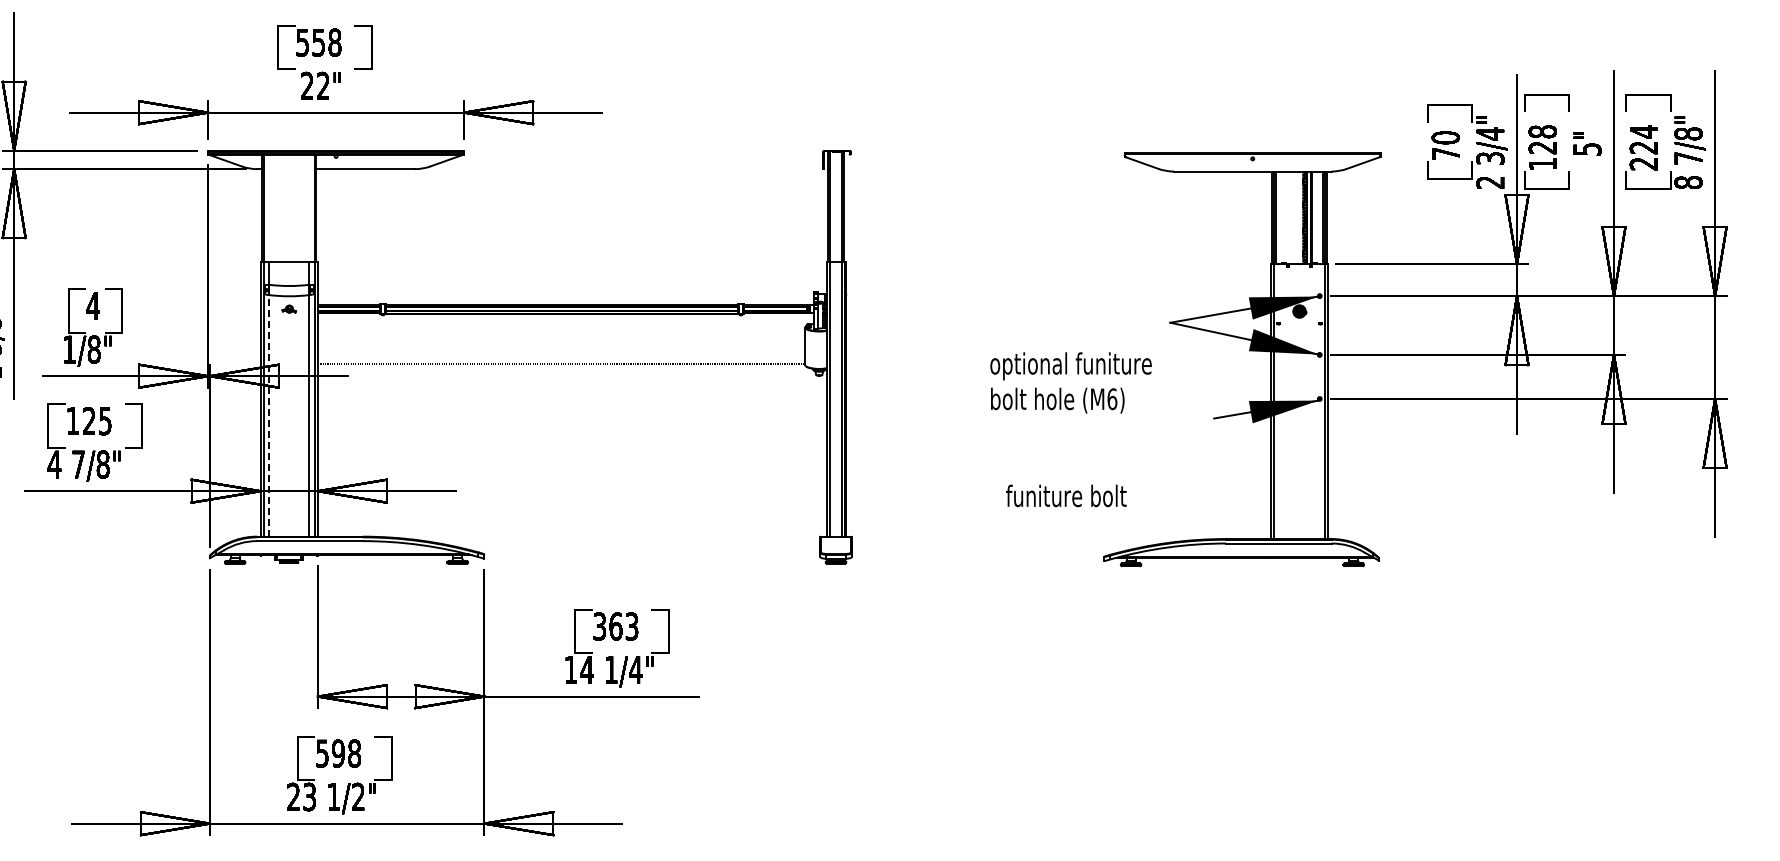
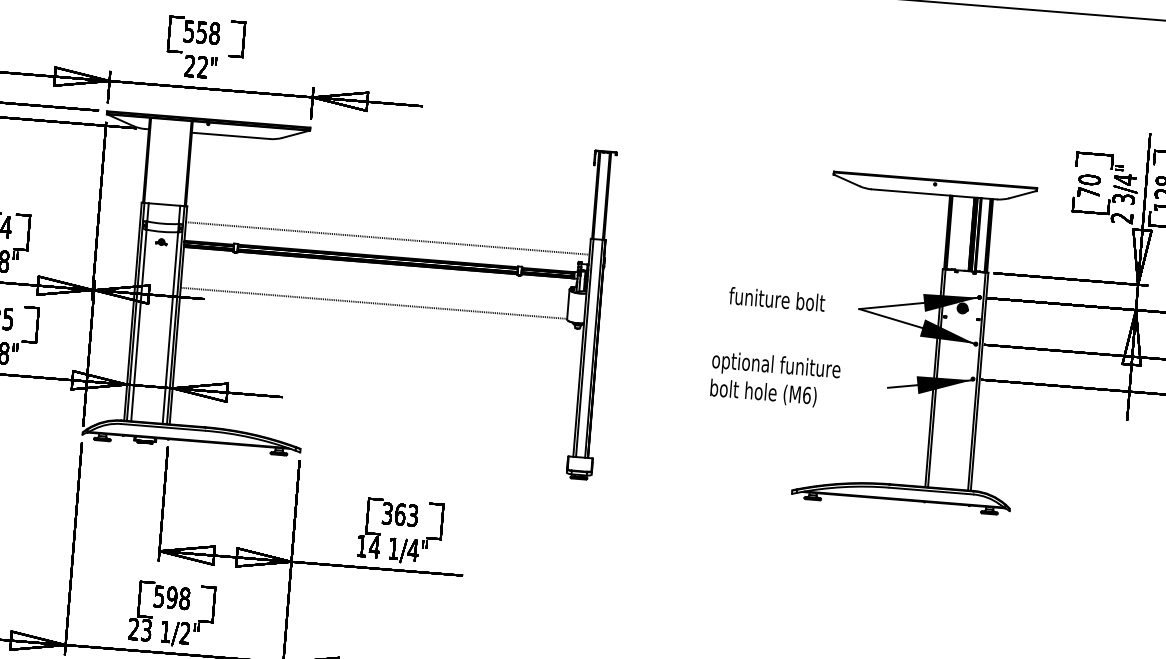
line: (572, 281) -> (387, 238), added
text: (1070, 382) -> (774, 379), moved
line: (269, 415) -> (138, 325), dashed -> solid
text: (1066, 495) -> (777, 299), moved

